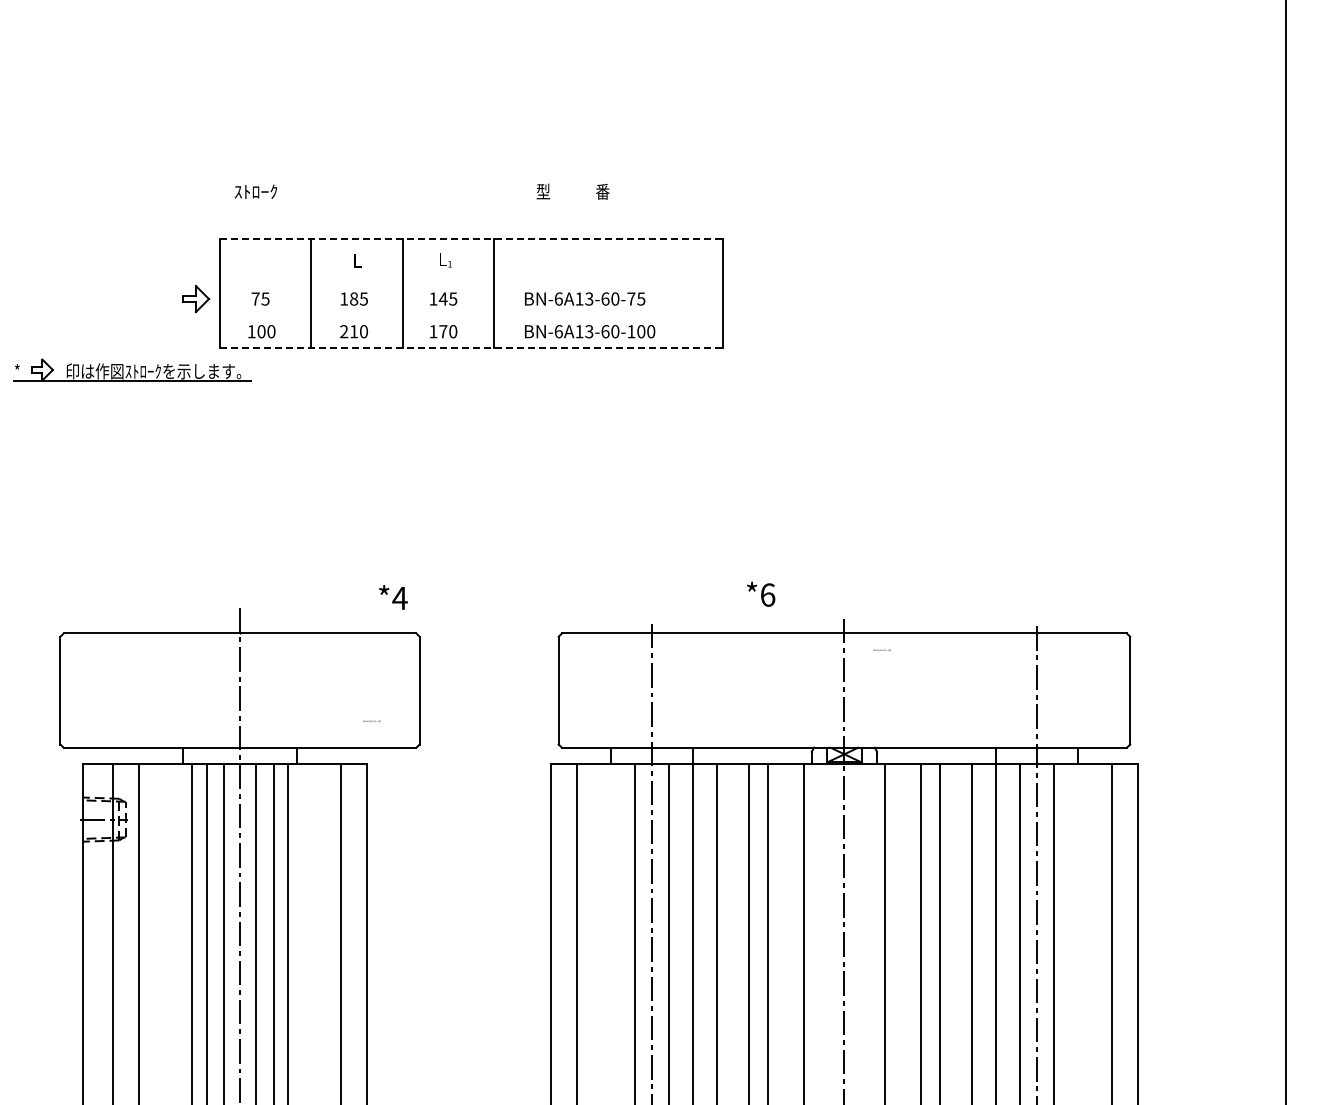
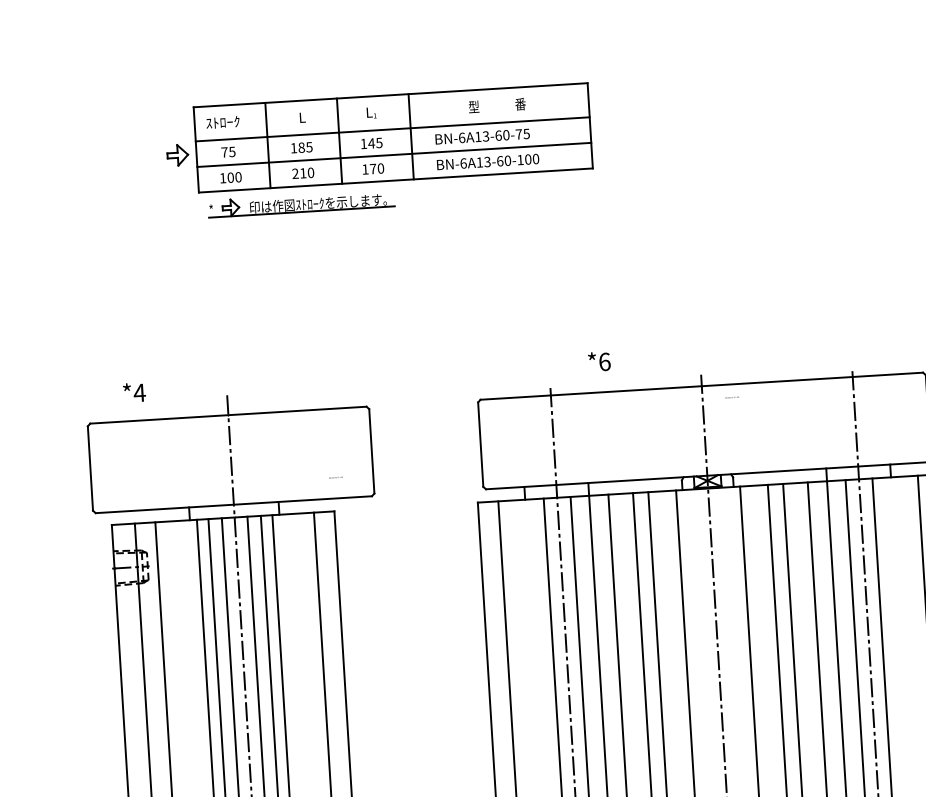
text: (255, 191) -> (222, 122), moved
text: (572, 191) -> (496, 105), moved
line: (471, 239) -> (390, 95), dashed -> solid
line: (470, 282) -> (392, 129), added
line: (470, 315) -> (393, 155), added
line: (471, 348) -> (396, 180), dashed -> solid
part: (132, 369) -> (301, 203), moved
text: (761, 593) -> (599, 361), moved
text: (393, 597) -> (134, 392), moved

